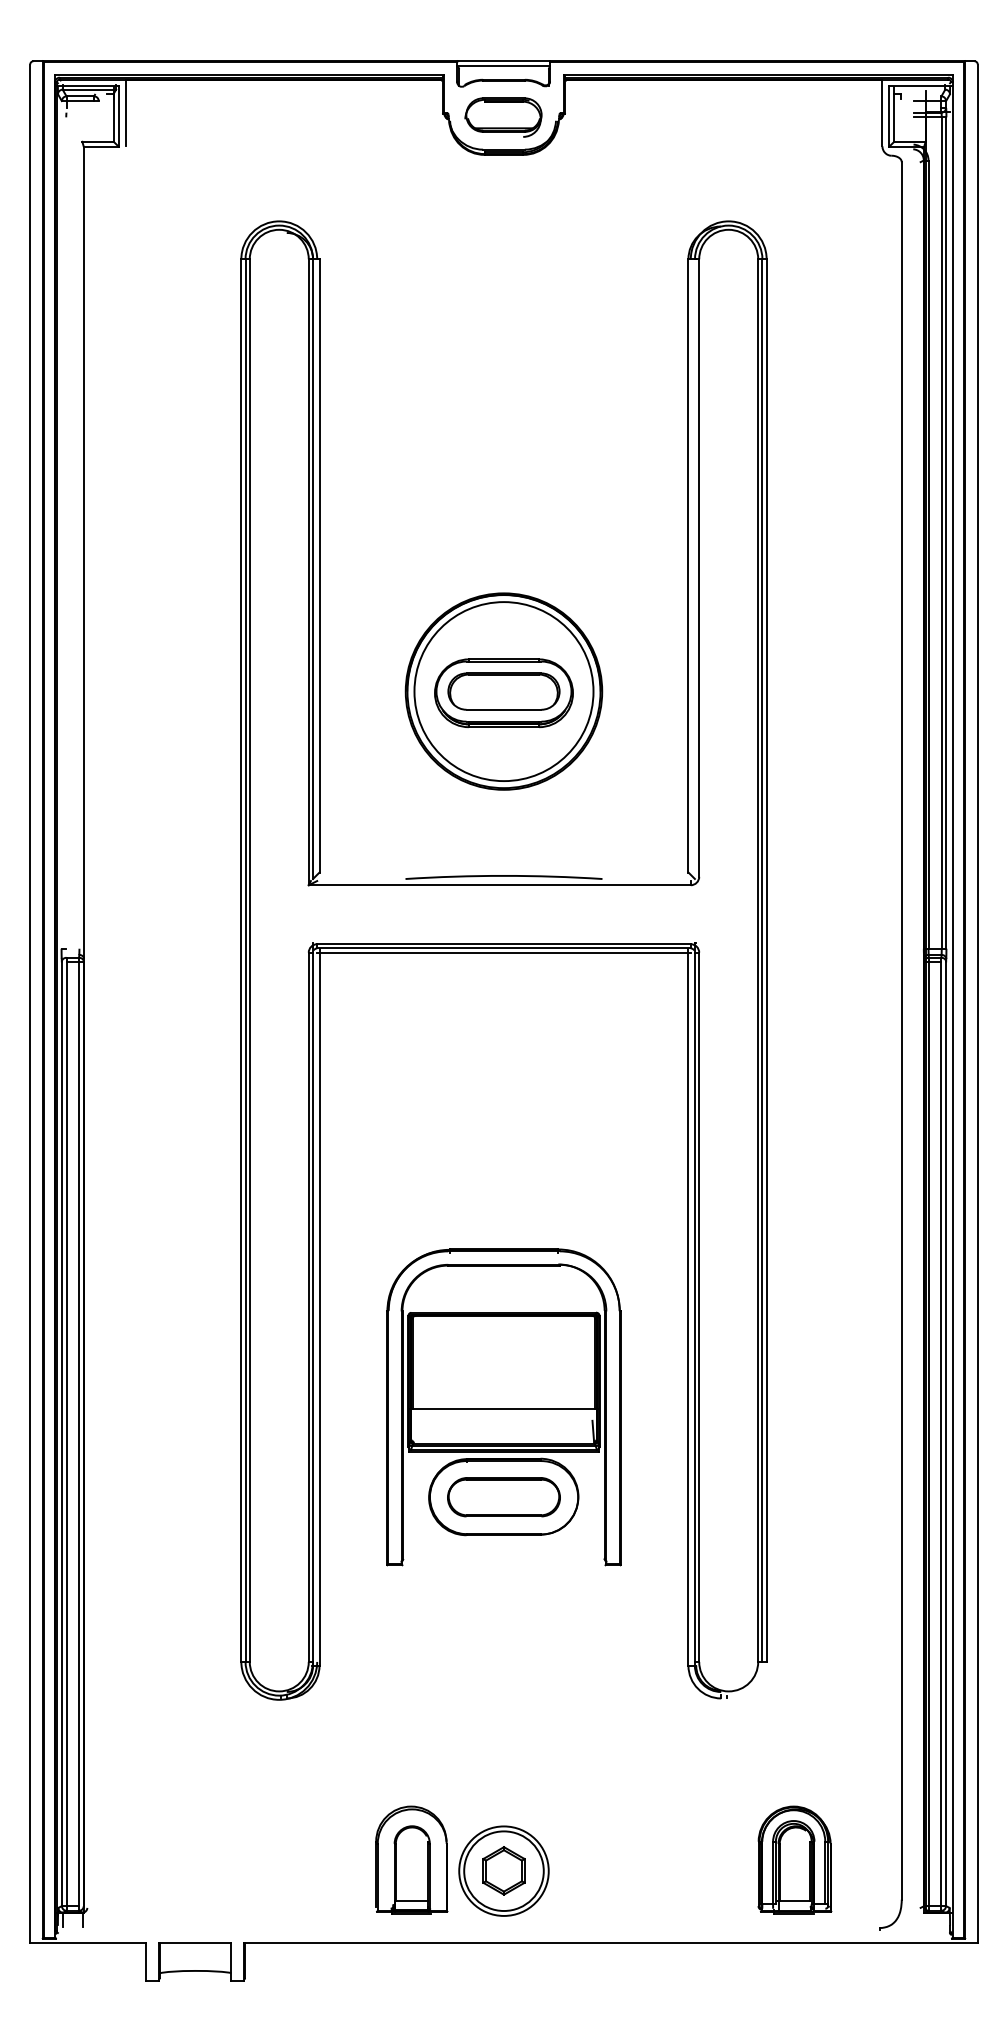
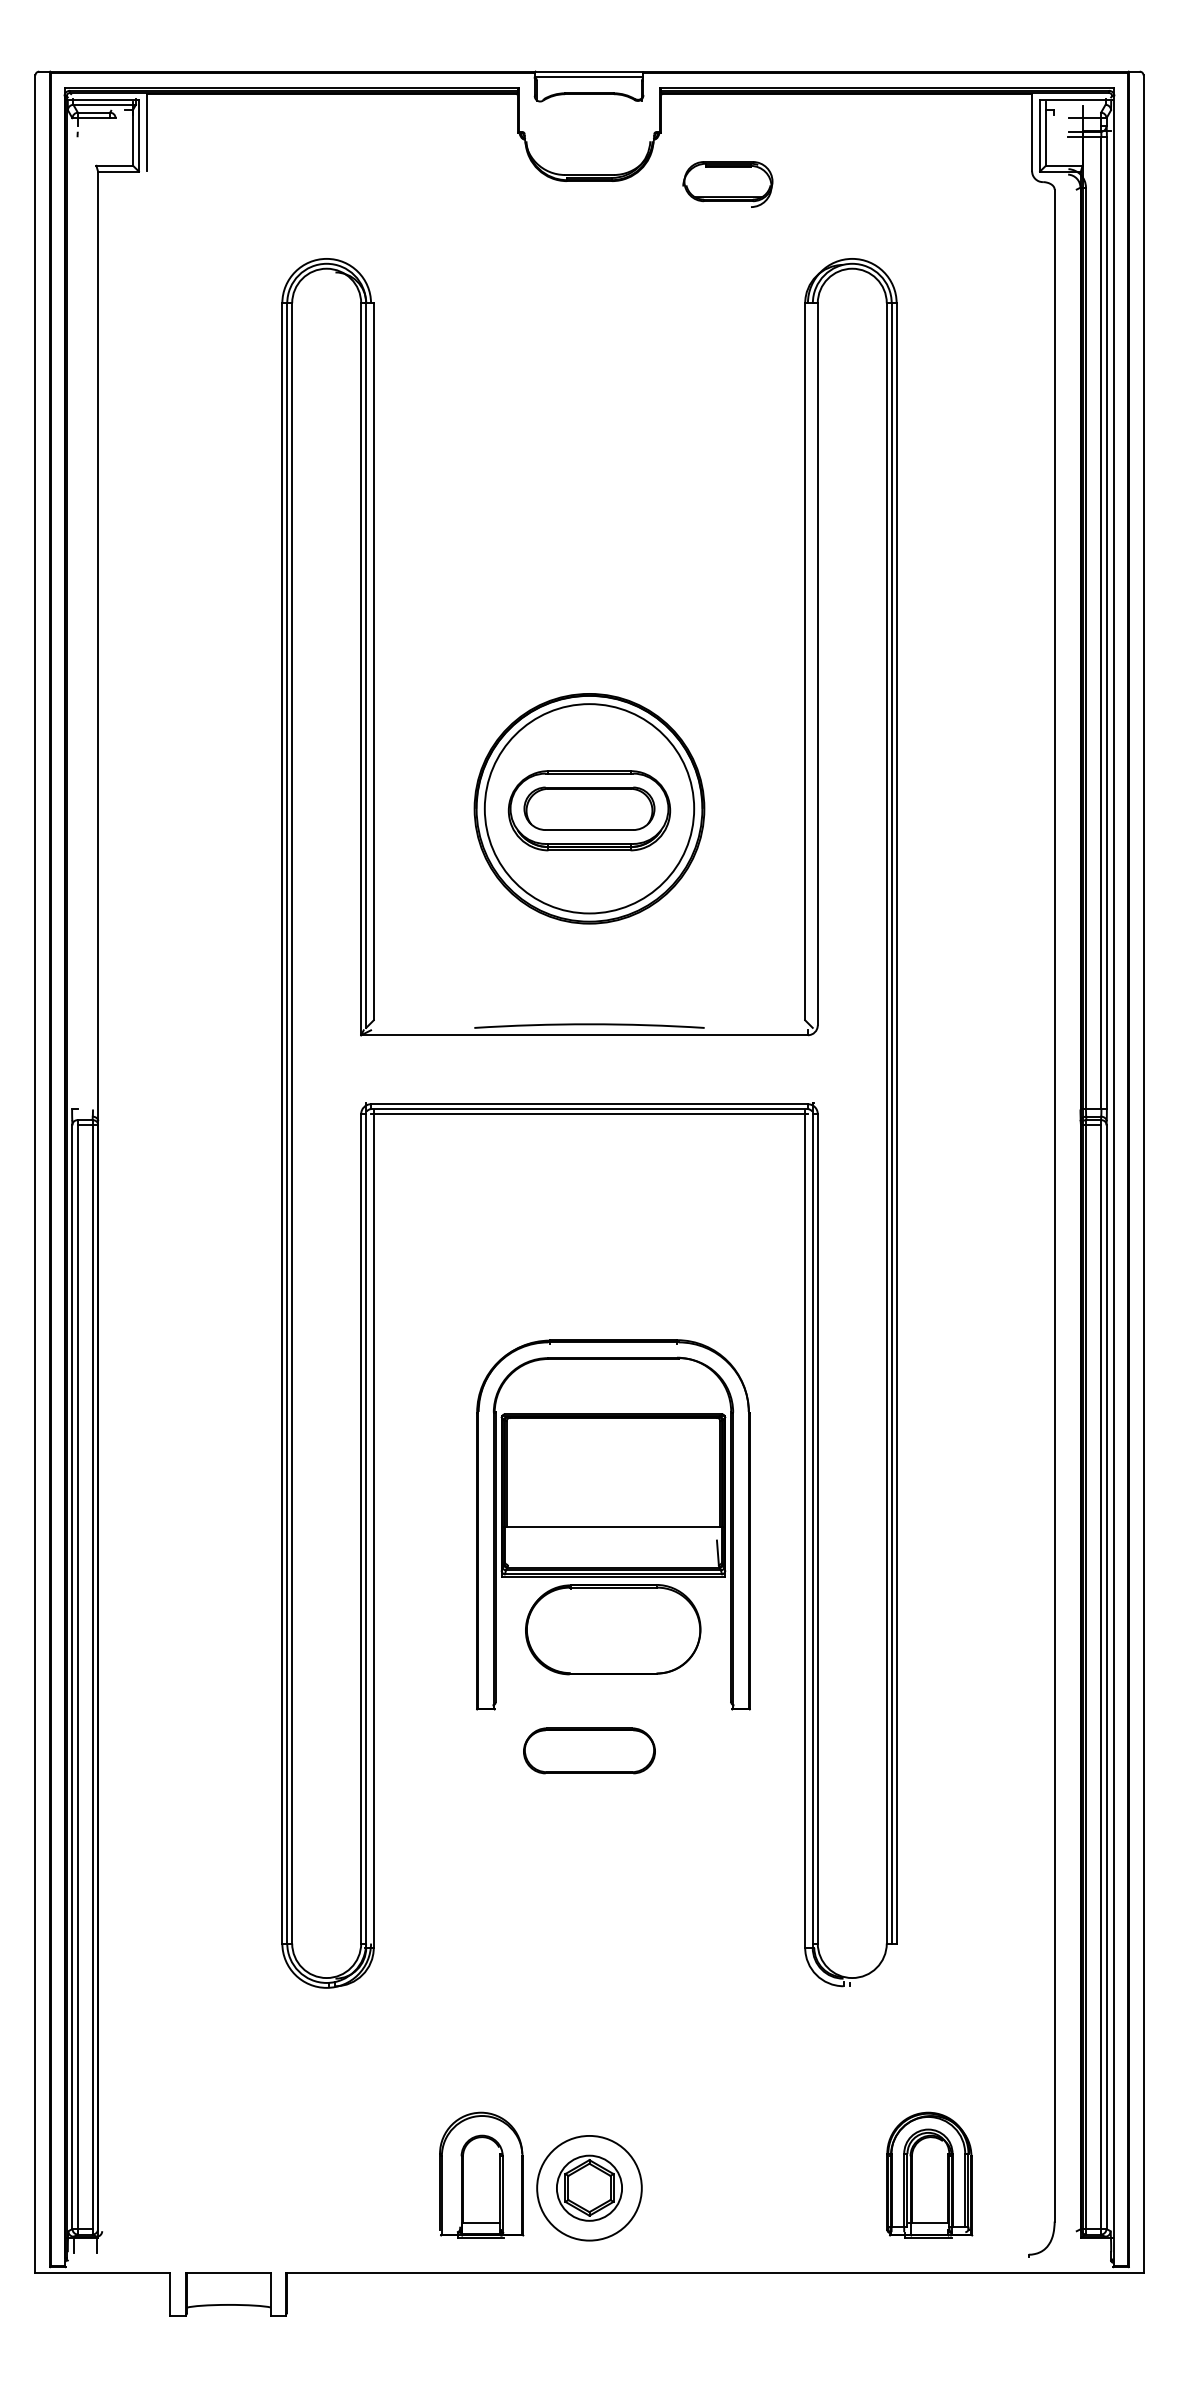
part: (503, 117) -> (727, 184), moved
part: (504, 1407) -> (613, 1524), moved
circle: (504, 1870) -> (589, 2187), size x0.7

